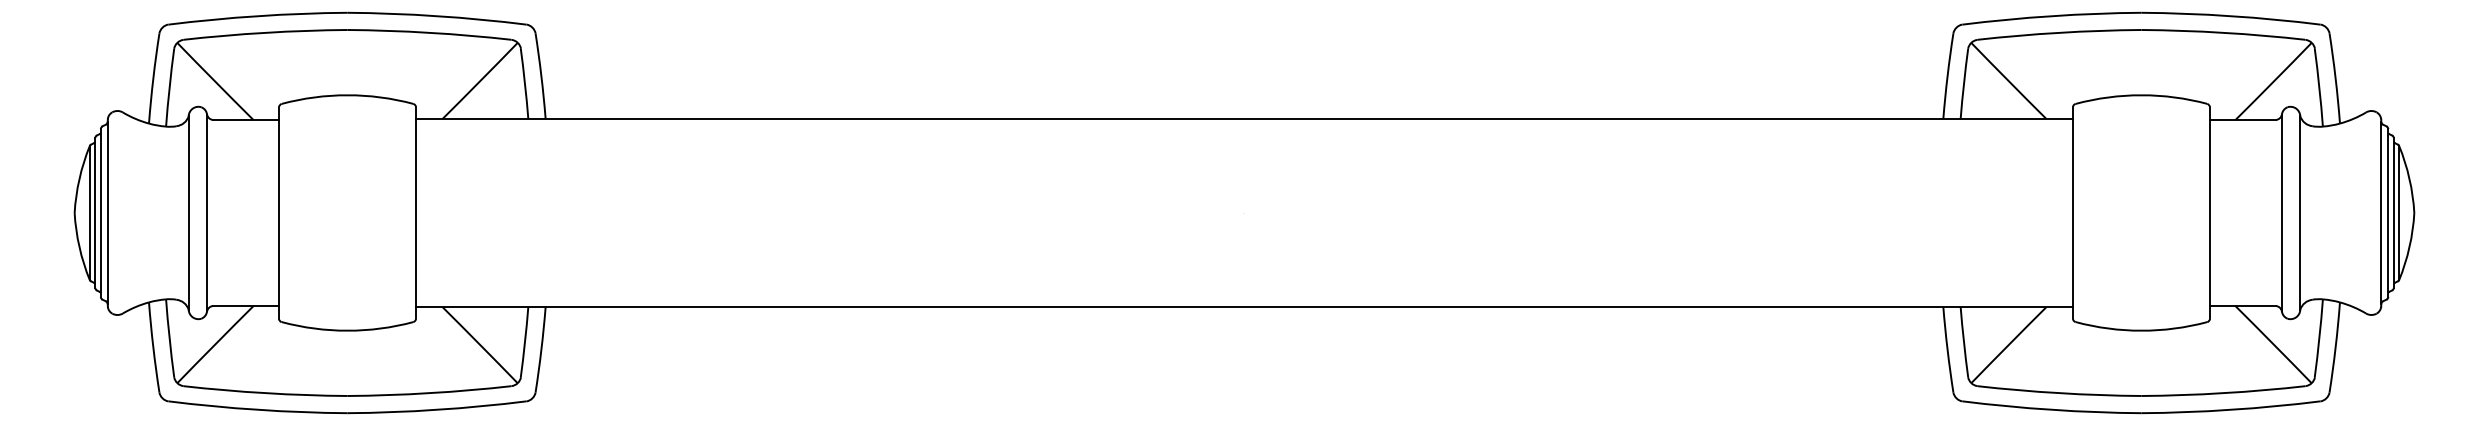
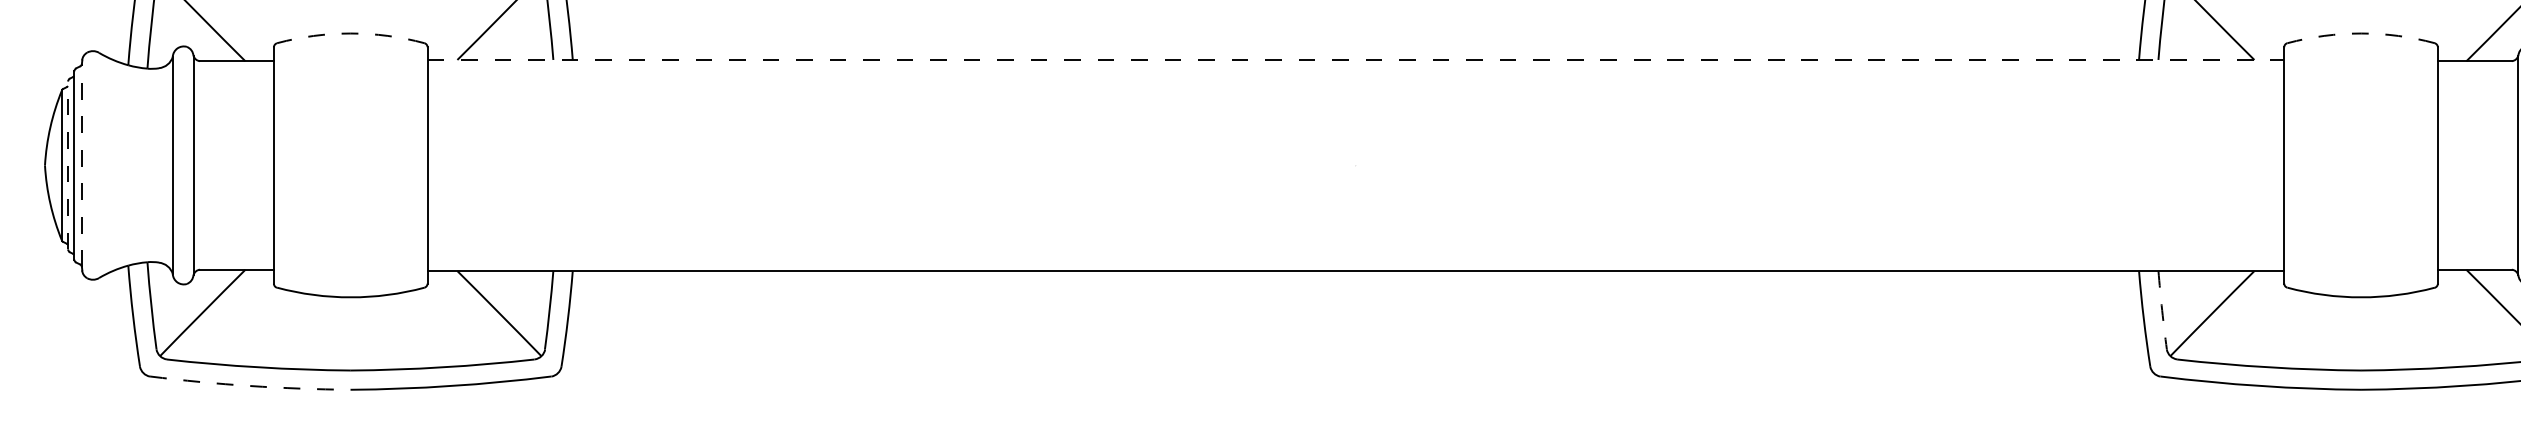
arc: (347, 95) -> (350, 33), solid -> dashed
arc: (2141, 95) -> (2361, 33), solid -> dashed
line: (1244, 118) -> (1355, 59), solid -> dashed
line: (95, 213) -> (68, 166), solid -> dashed
line: (107, 213) -> (81, 166), solid -> dashed
arc: (1963, 342) -> (2161, 310), solid -> dashed
arc: (257, 409) -> (249, 385), solid -> dashed

